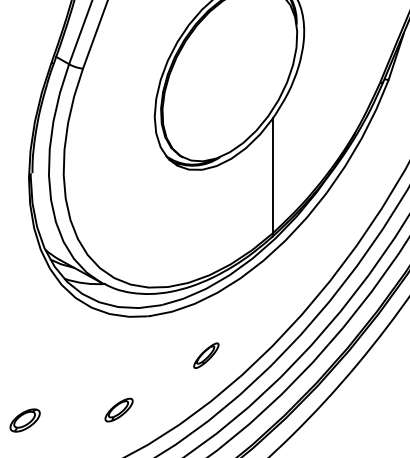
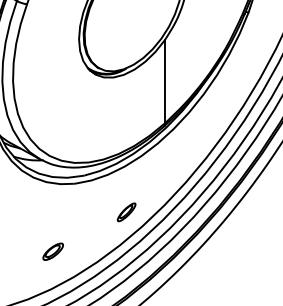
part: (206, 355) -> (126, 212), moved

